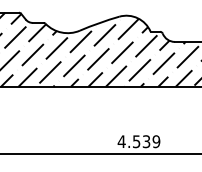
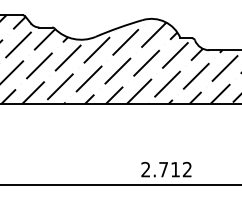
text: (138, 141) -> (165, 169), 4.539 -> 2.712

